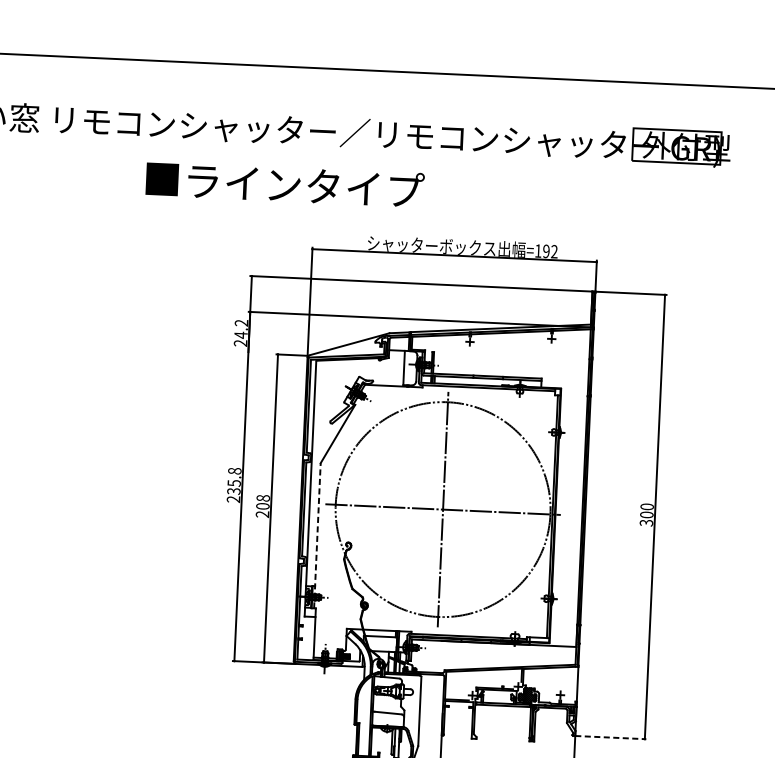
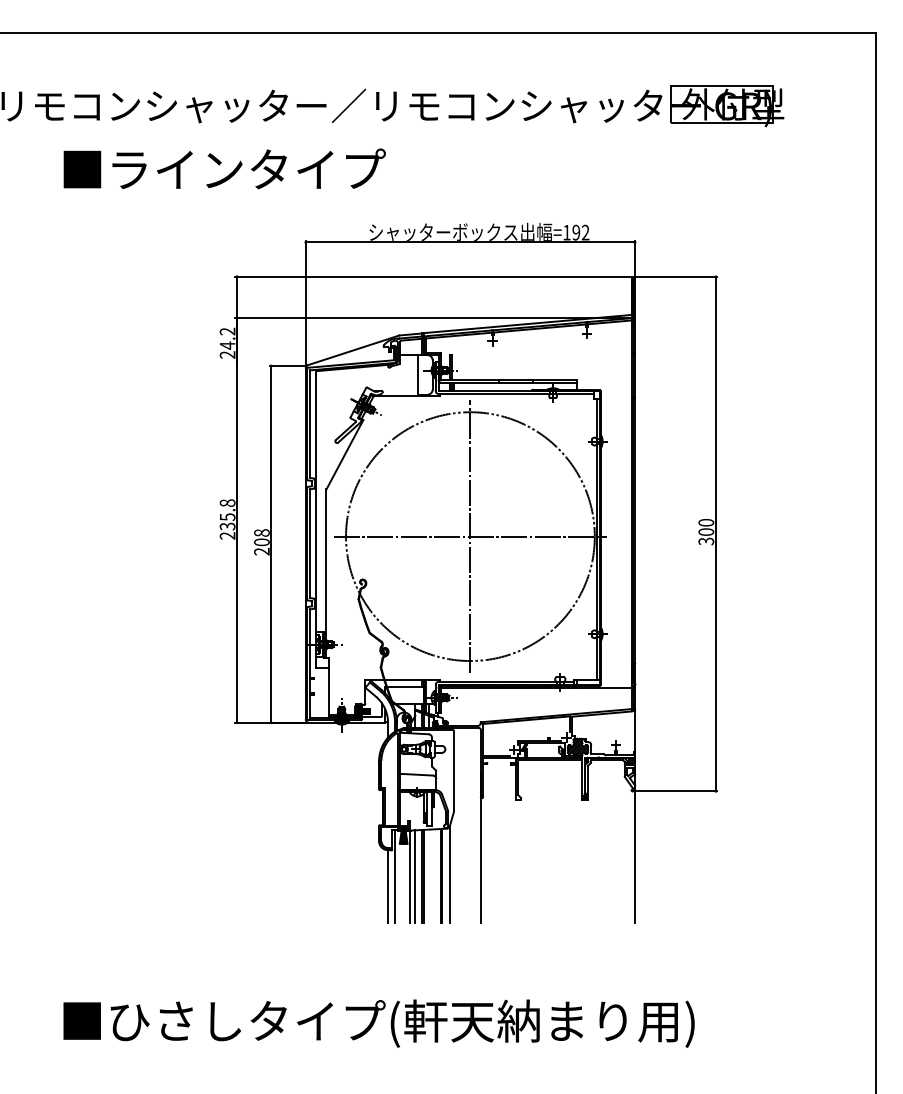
text: (284, 184) -> (224, 168), moved
line: (317, 535) -> (326, 573), dashed -> solid
line: (610, 737) -> (676, 791), dashed -> solid

